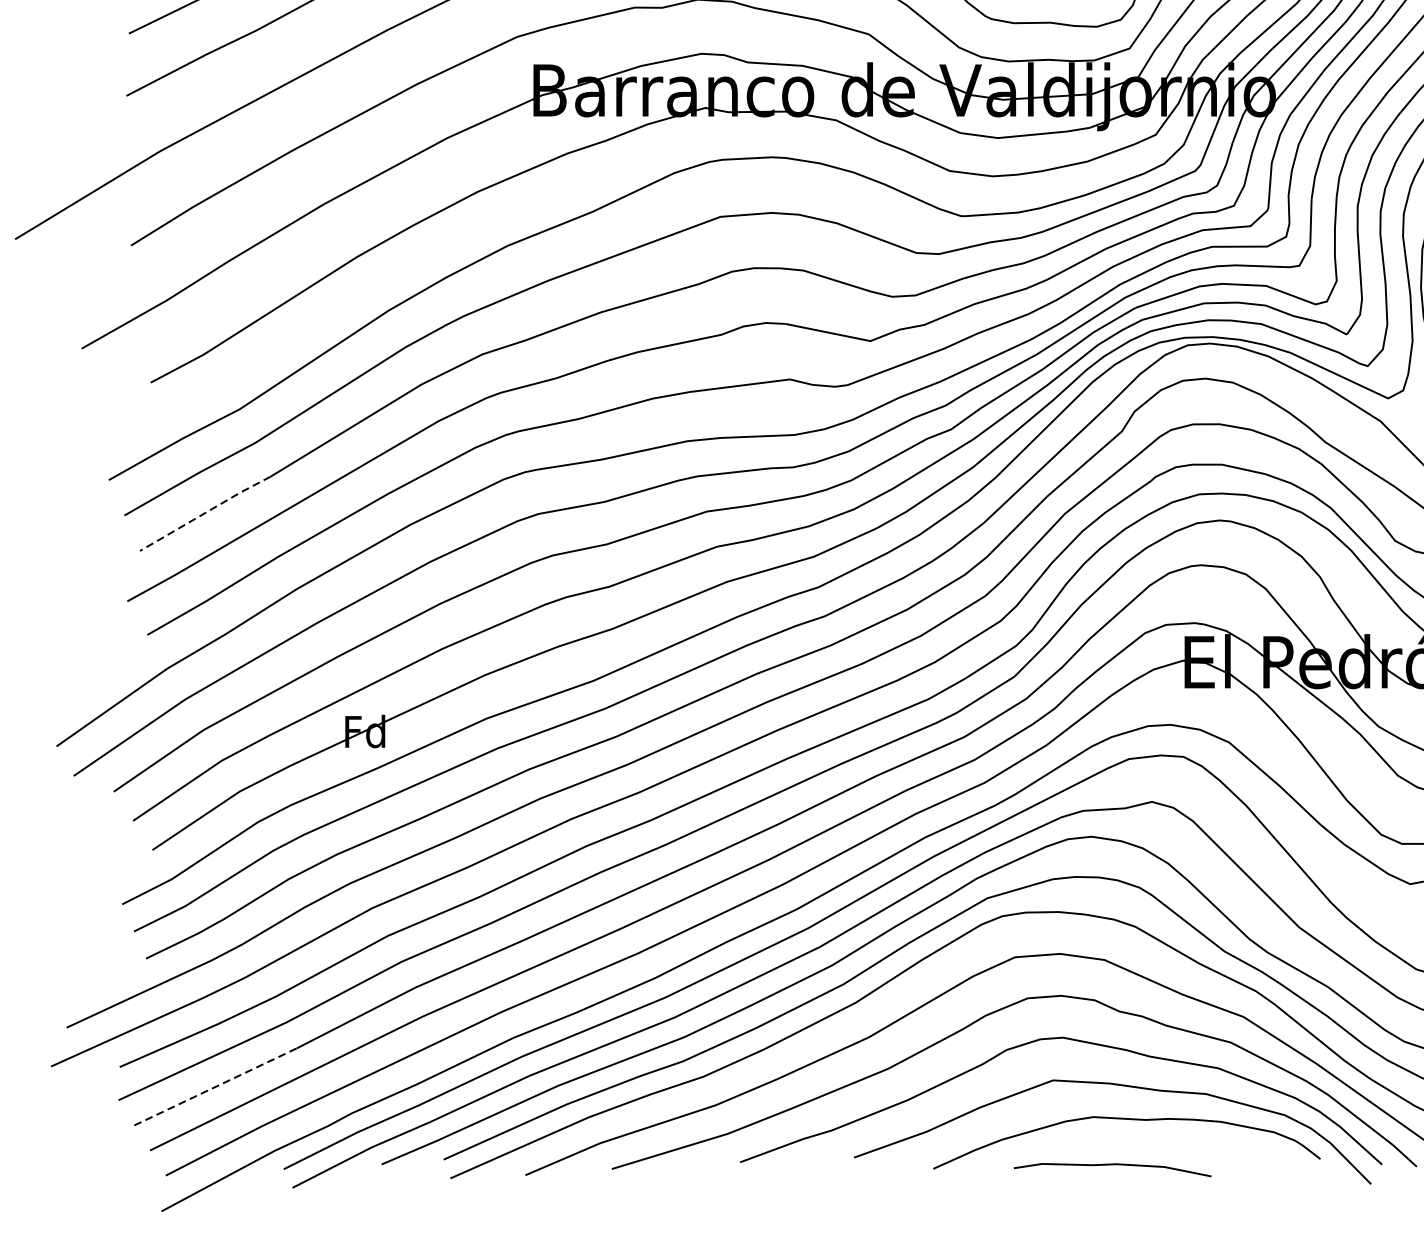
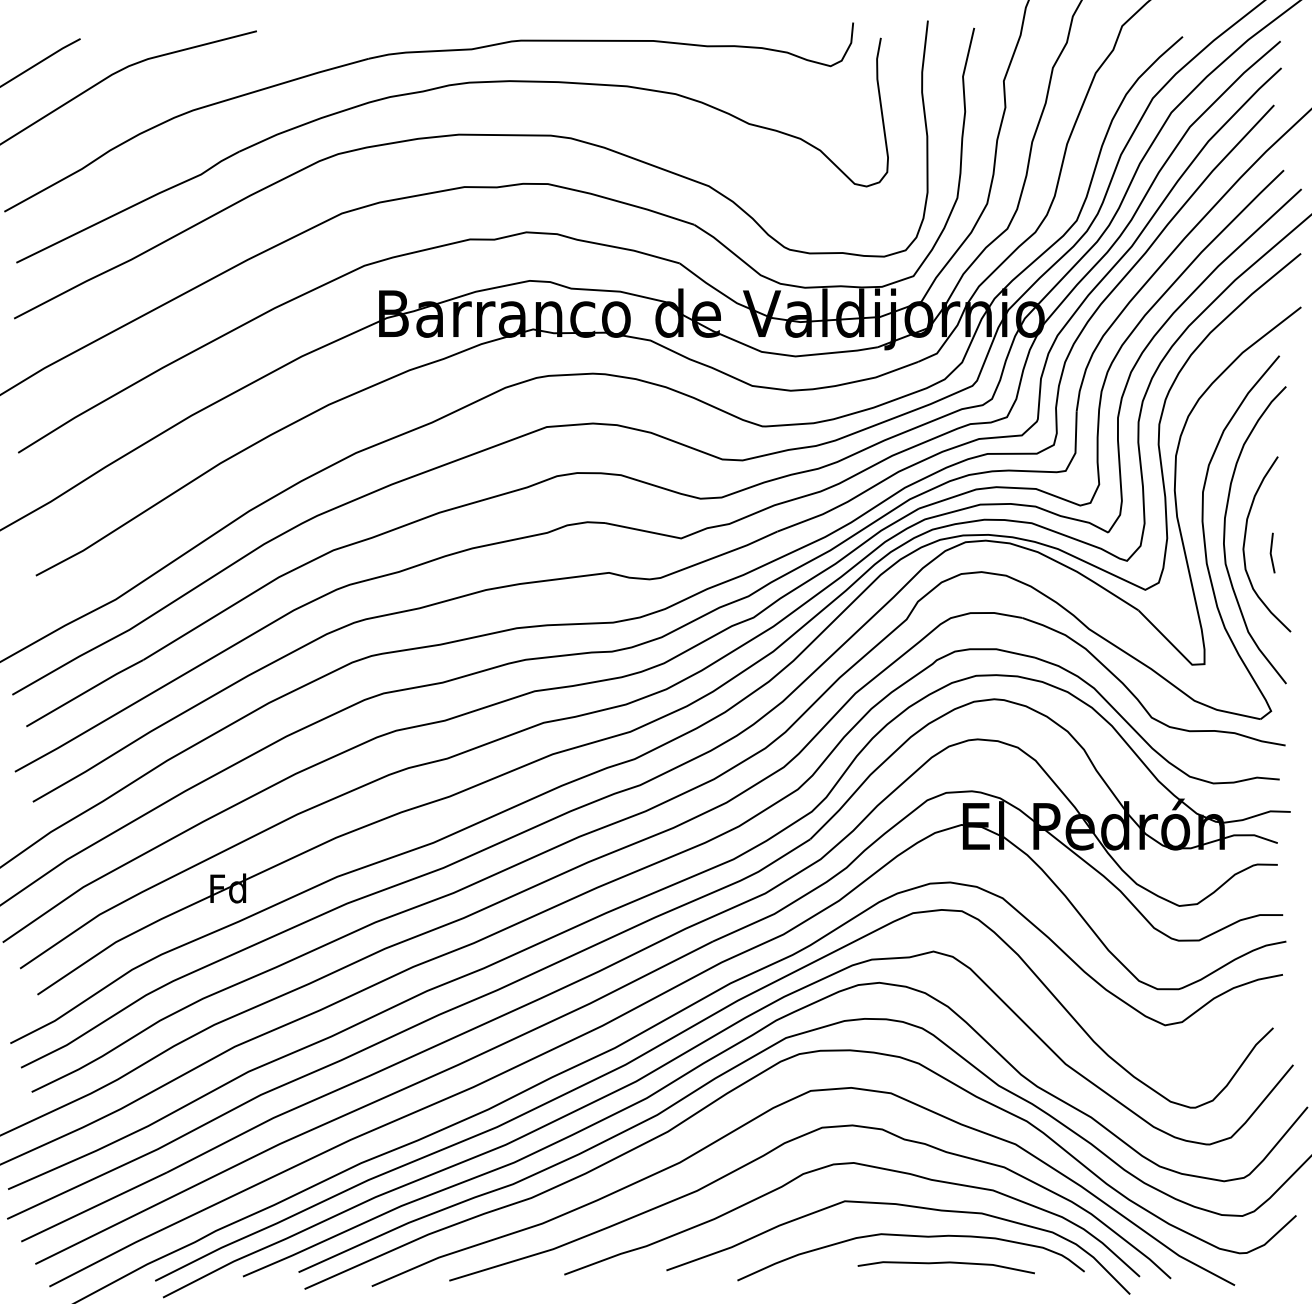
line: (204, 512) -> (84, 692), dashed -> solid
line: (216, 1087) -> (94, 1207), dashed -> solid
curve: (1111, 1165) -> (945, 1263), moved

